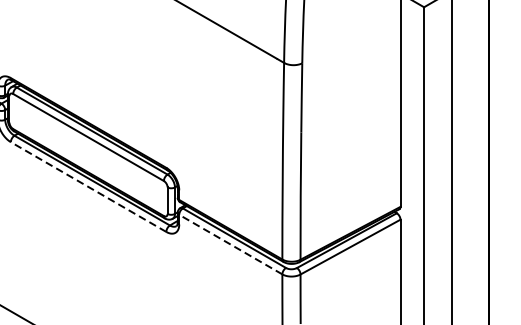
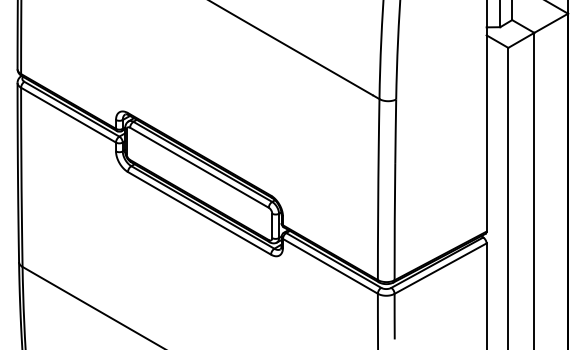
line: (88, 187) -> (199, 213), dashed -> solid
line: (230, 244) -> (330, 266), dashed -> solid

